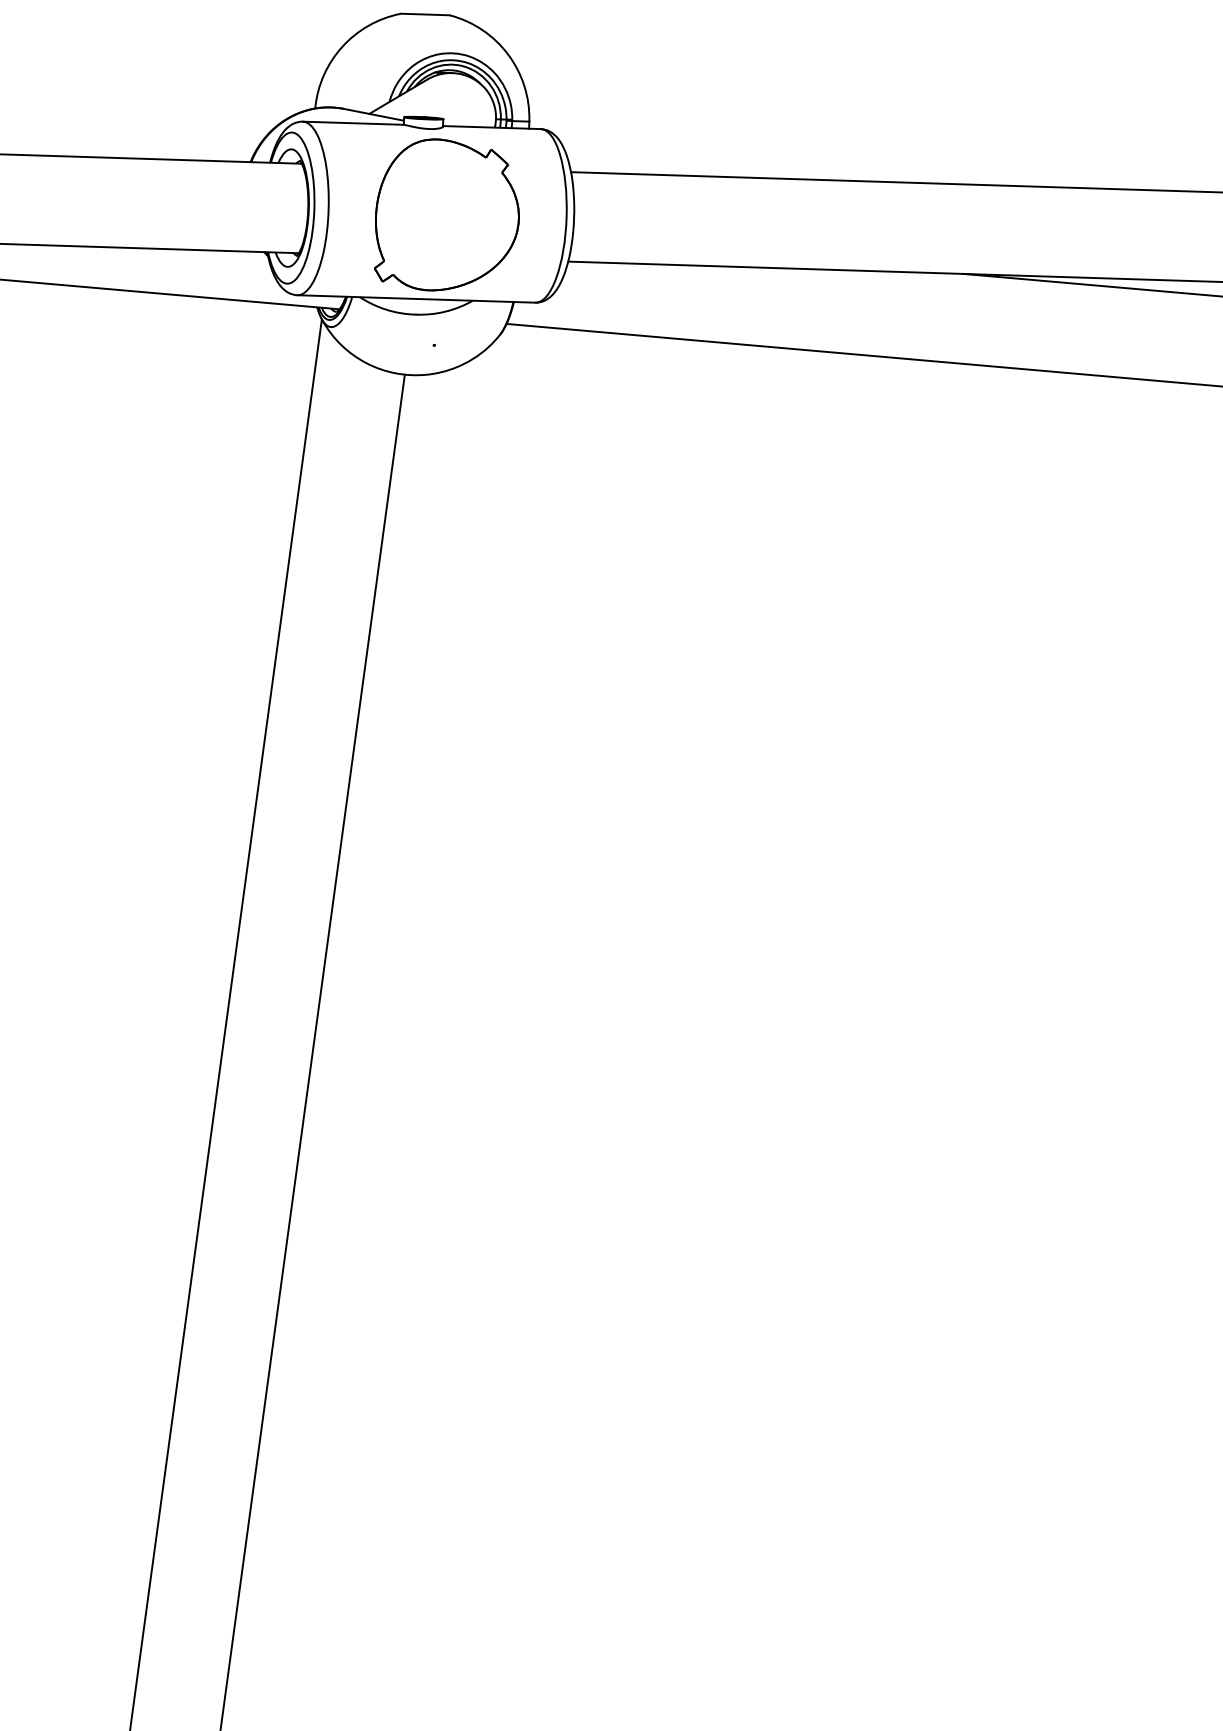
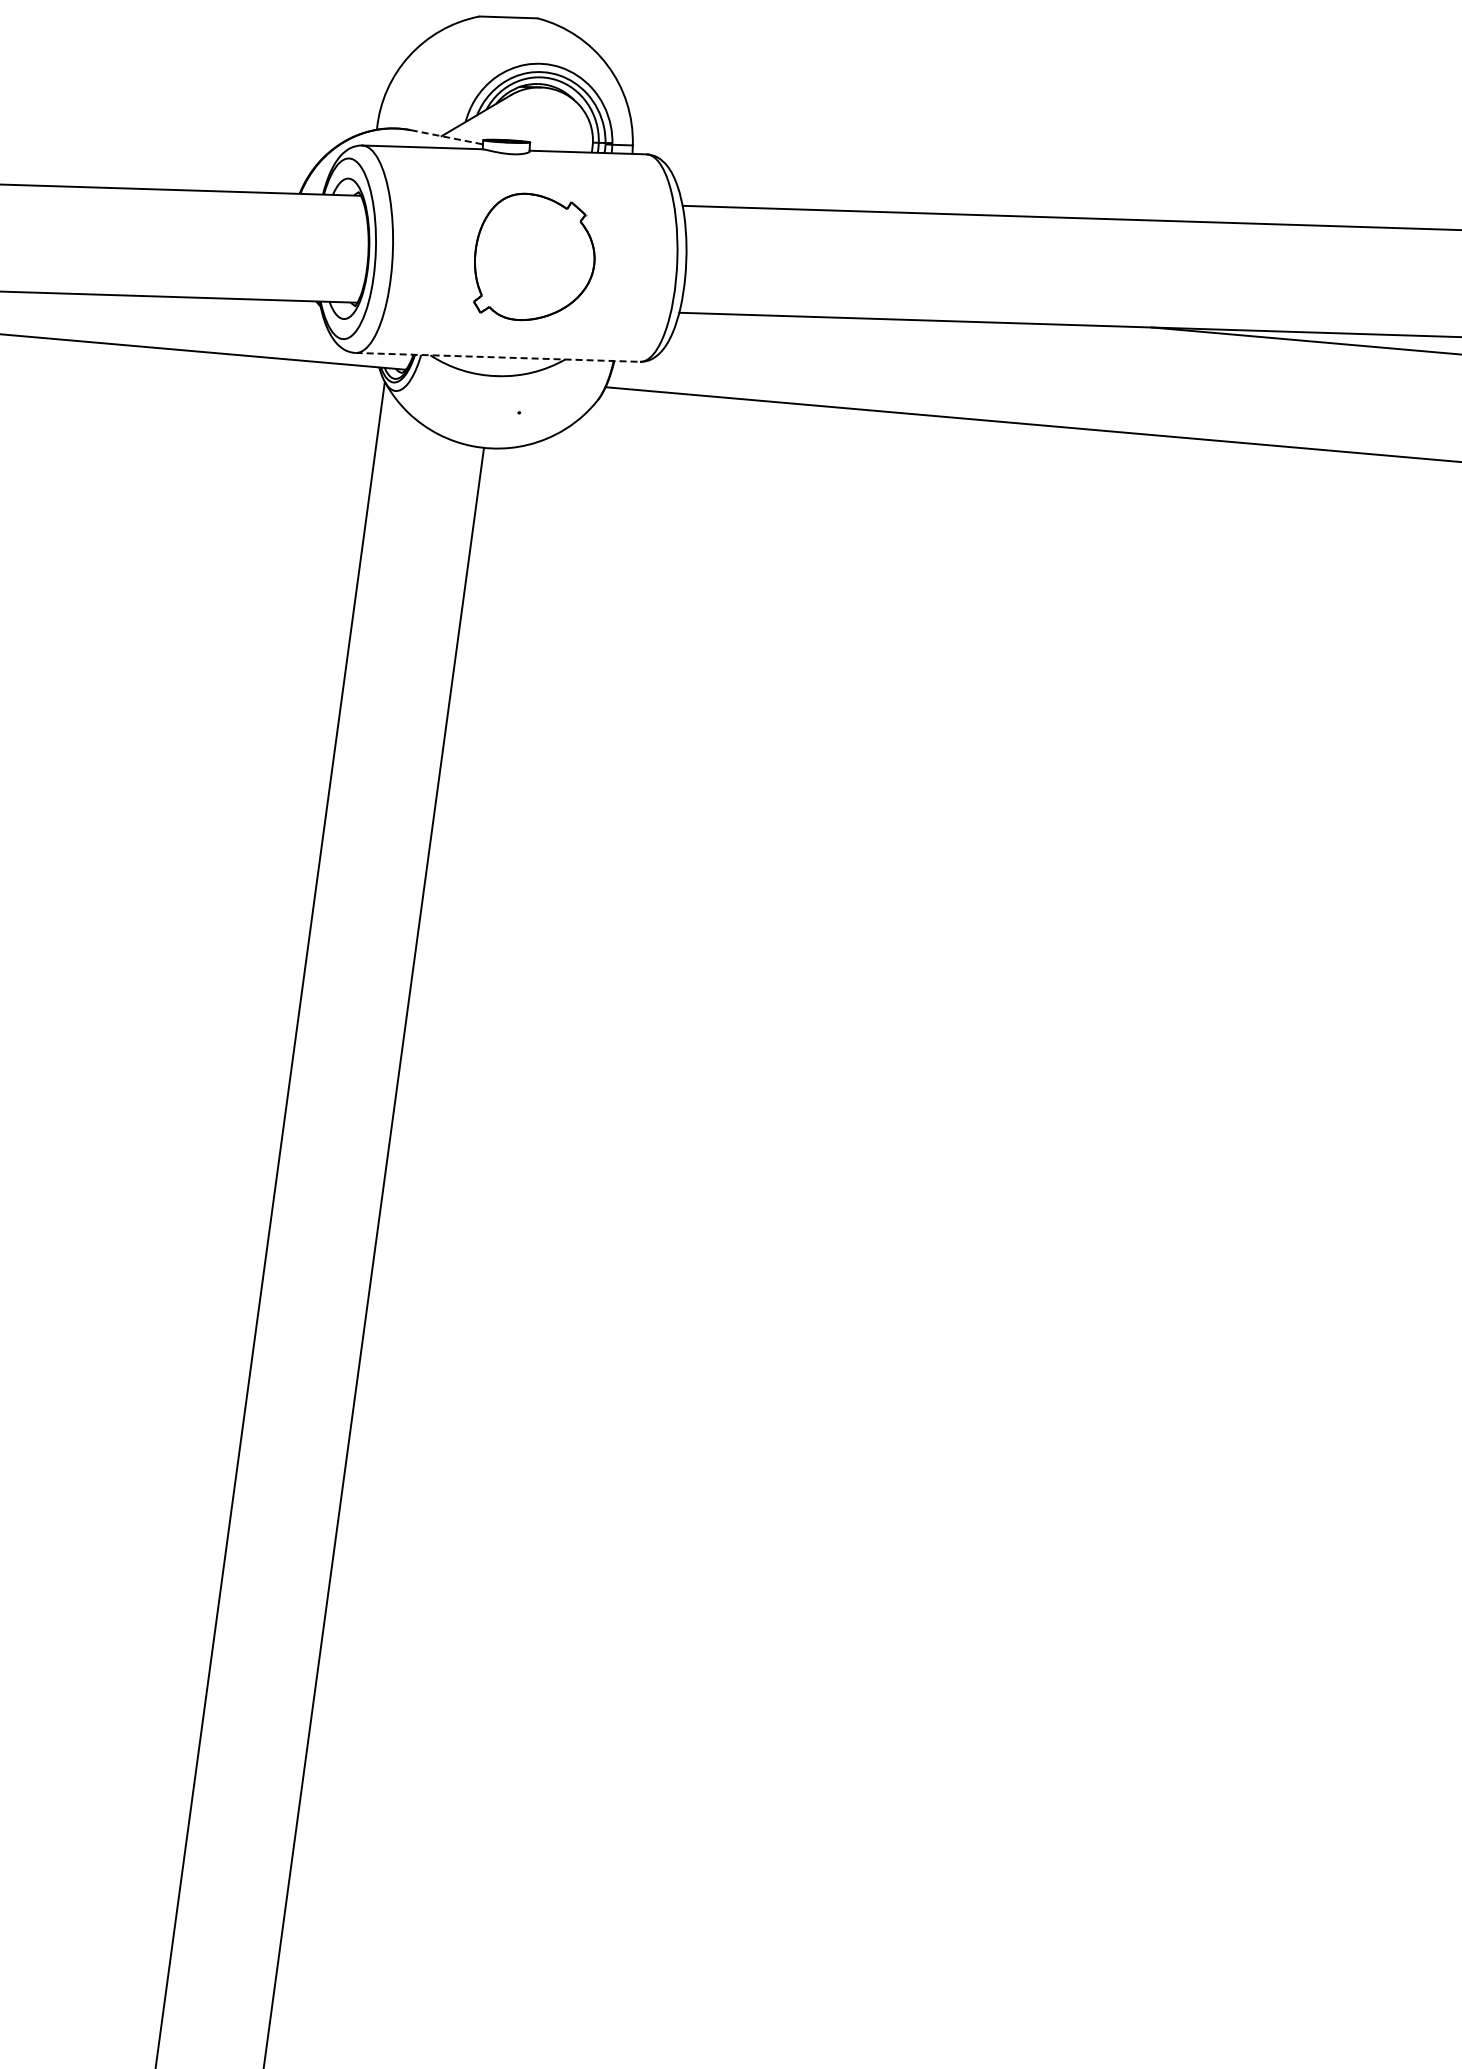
line: (373, 114) -> (446, 137), solid -> dashed
part: (447, 214) -> (534, 256), size x0.7
line: (416, 299) -> (498, 357), solid -> dashed

